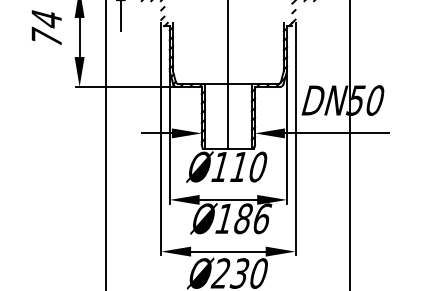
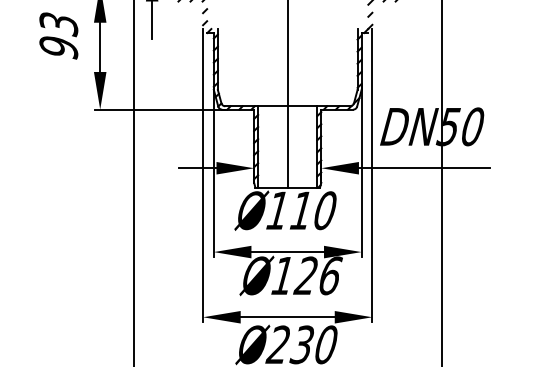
text: (46, 28) -> (58, 36), 74 -> 93
text: (242, 218) -> (305, 275), Ø186 -> Ø126

